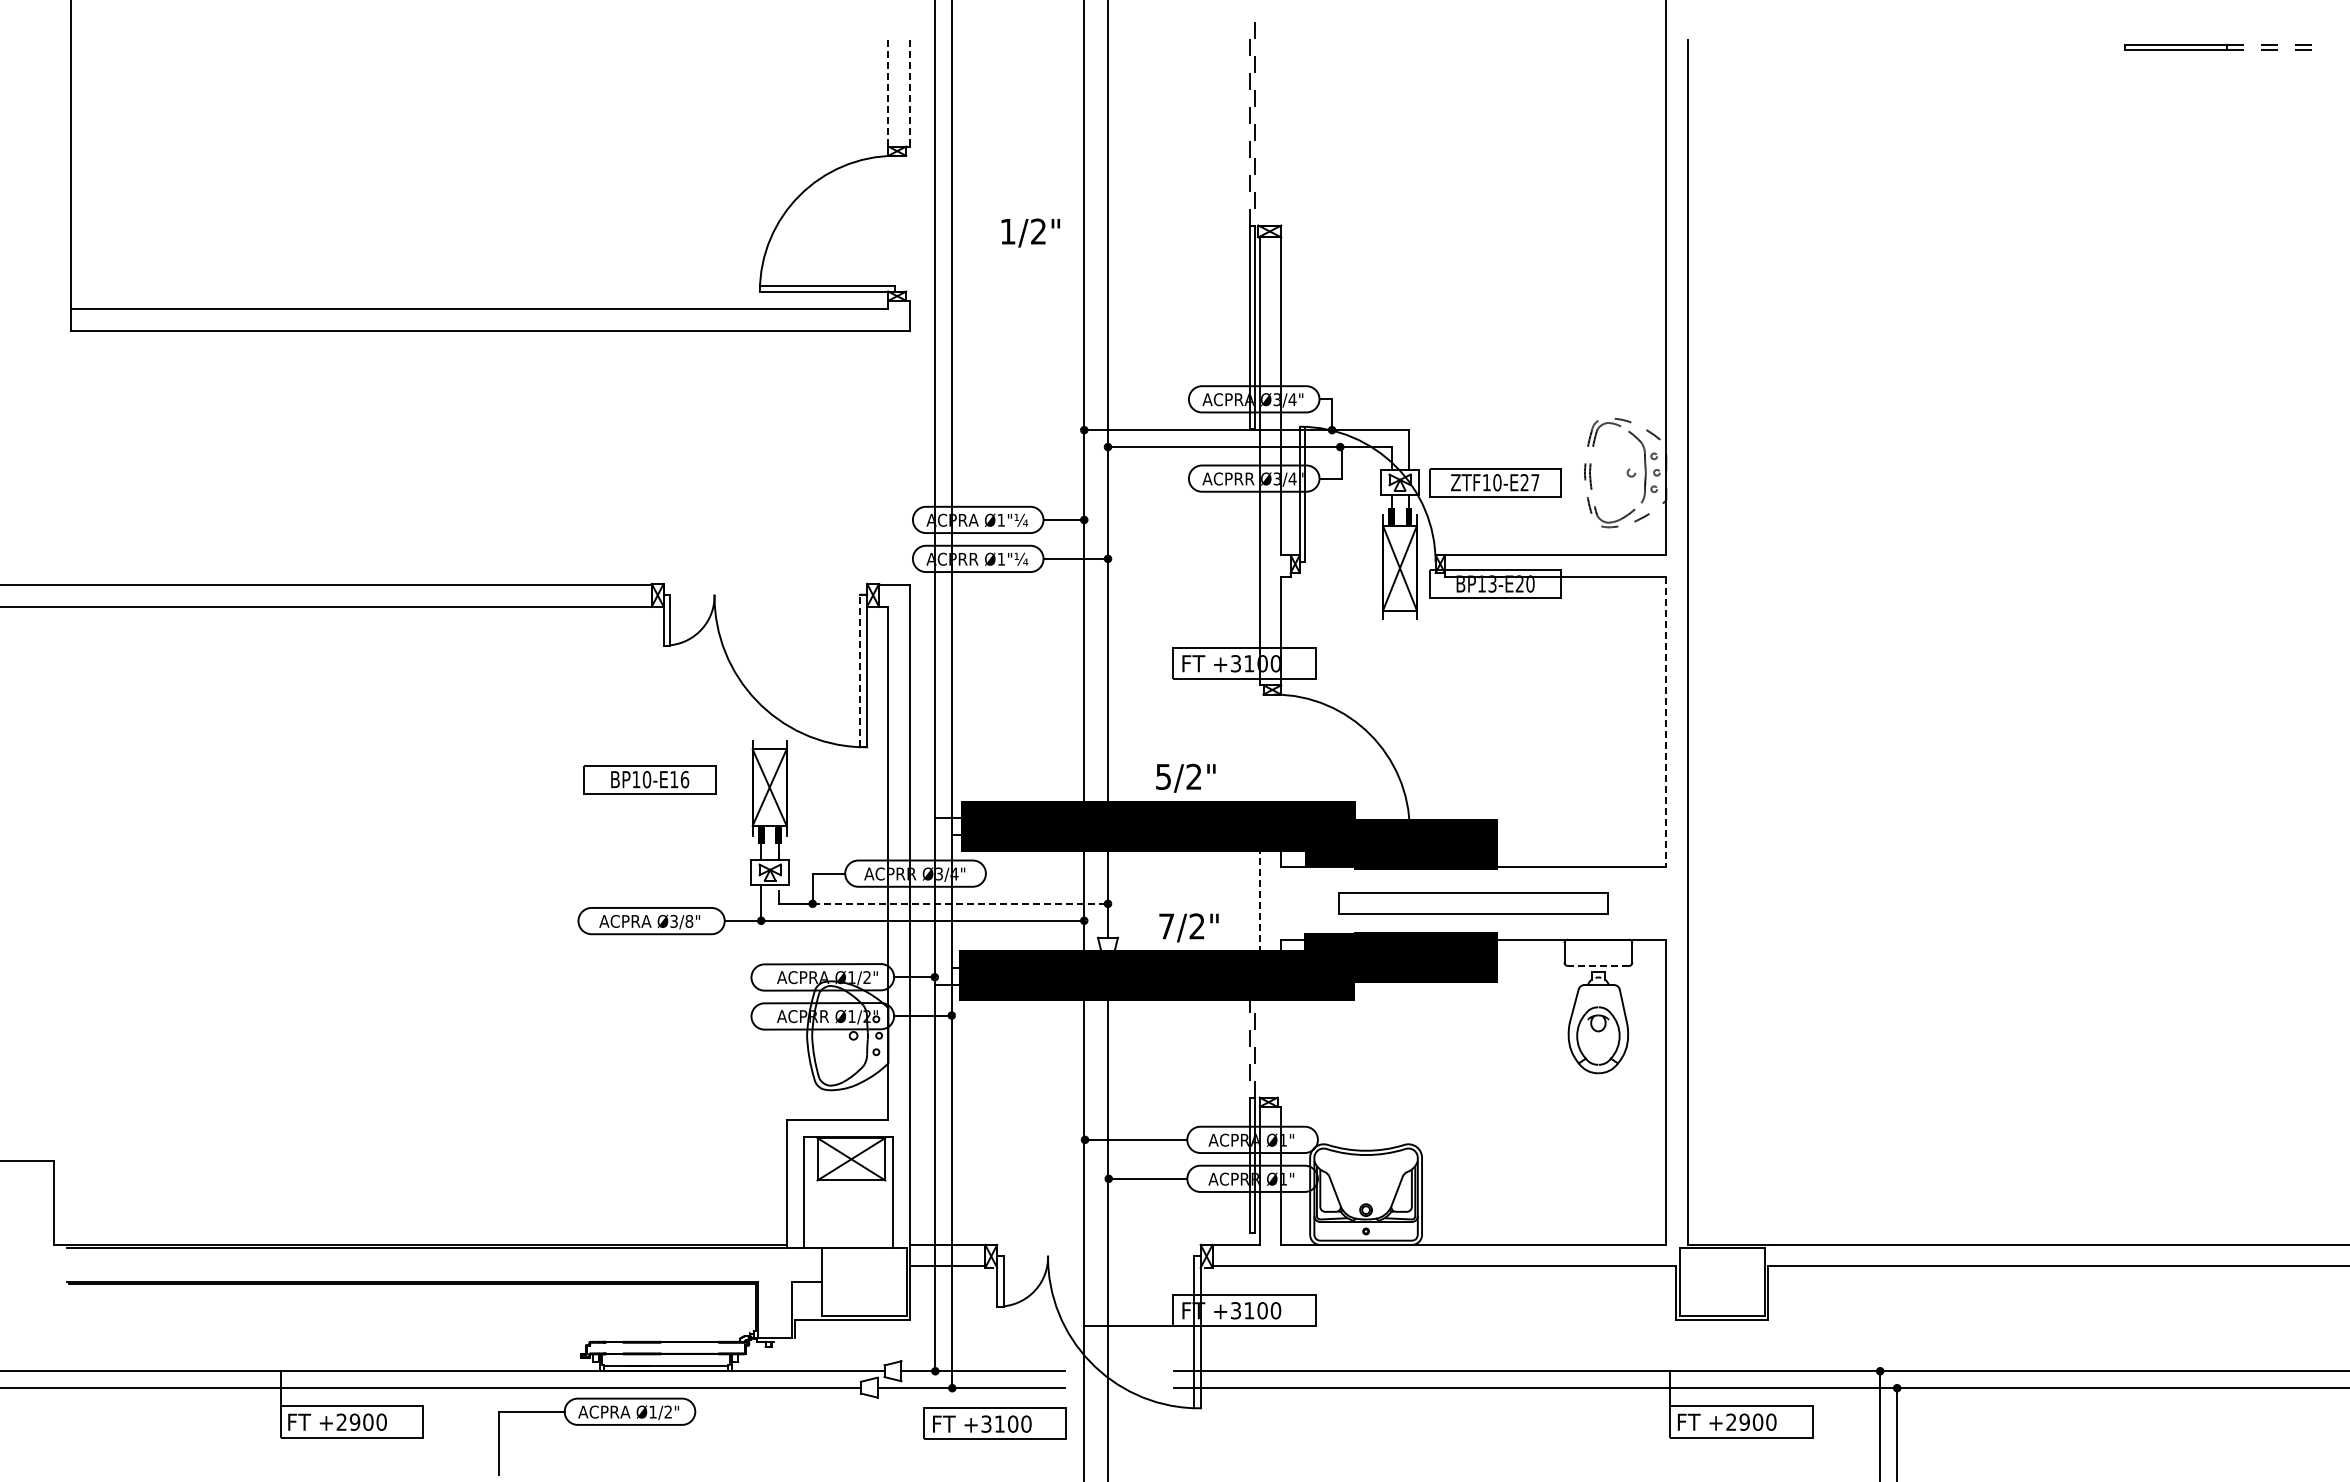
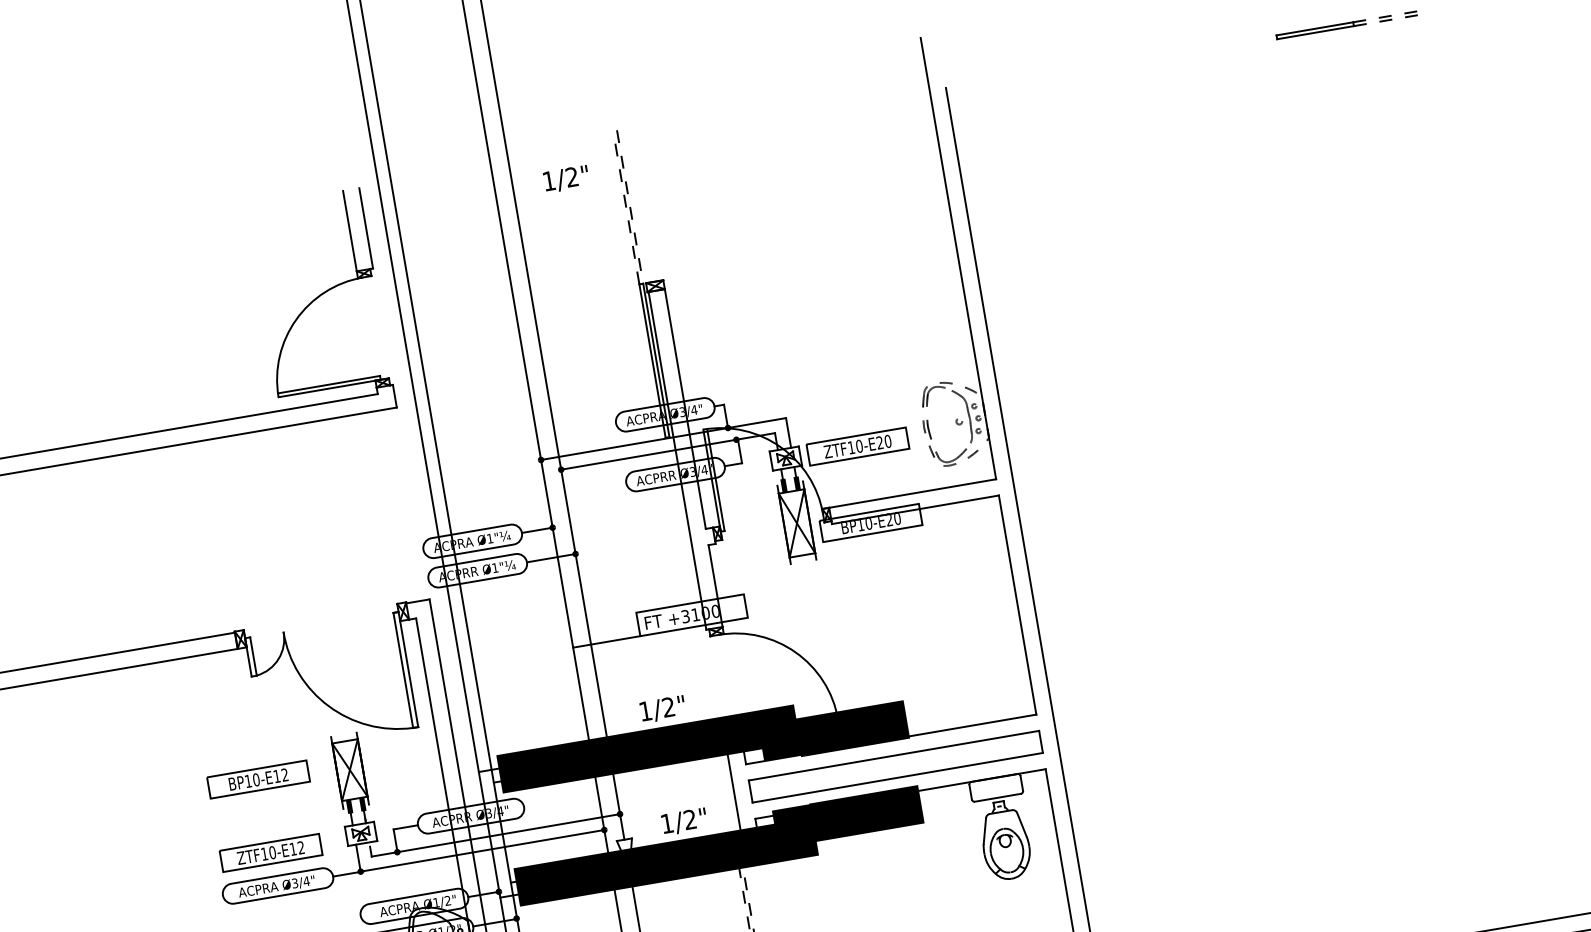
line: (888, 93) -> (350, 231), dashed -> solid
line: (909, 93) -> (365, 228), dashed -> solid
text: (1030, 232) -> (566, 178), moved
text: (1535, 482) -> (888, 441), ZTF10-E27 -> ZTF10-E20
text: (1492, 583) -> (868, 523), BP13-E20 -> BP10-E20
line: (860, 670) -> (403, 670), dashed -> solid
line: (1128, 679) -> (606, 642), added
line: (1666, 722) -> (1017, 605), dashed -> solid
text: (1163, 776) -> (645, 710), 5/2" -> 1/2"
text: (684, 779) -> (284, 774), BP10-E16 -> BP10-E12
part: (649, 876) -> (270, 852), added
line: (1259, 896) -> (733, 789), dashed -> solid
line: (960, 903) -> (508, 832), dashed -> solid
part: (1473, 903) -> (895, 766), size x1.43
text: (689, 920) -> (306, 880), Ø3/8" -> Ø3/4"
text: (1166, 926) -> (667, 823), 7/2" -> 1/2"
line: (1598, 965) -> (997, 797), dashed -> solid

